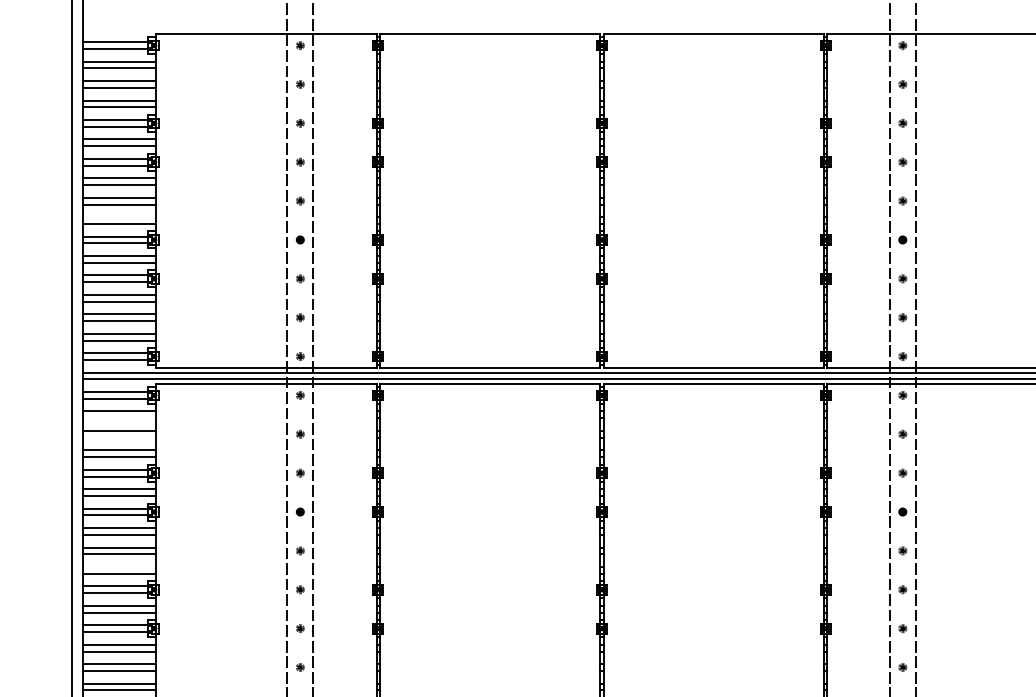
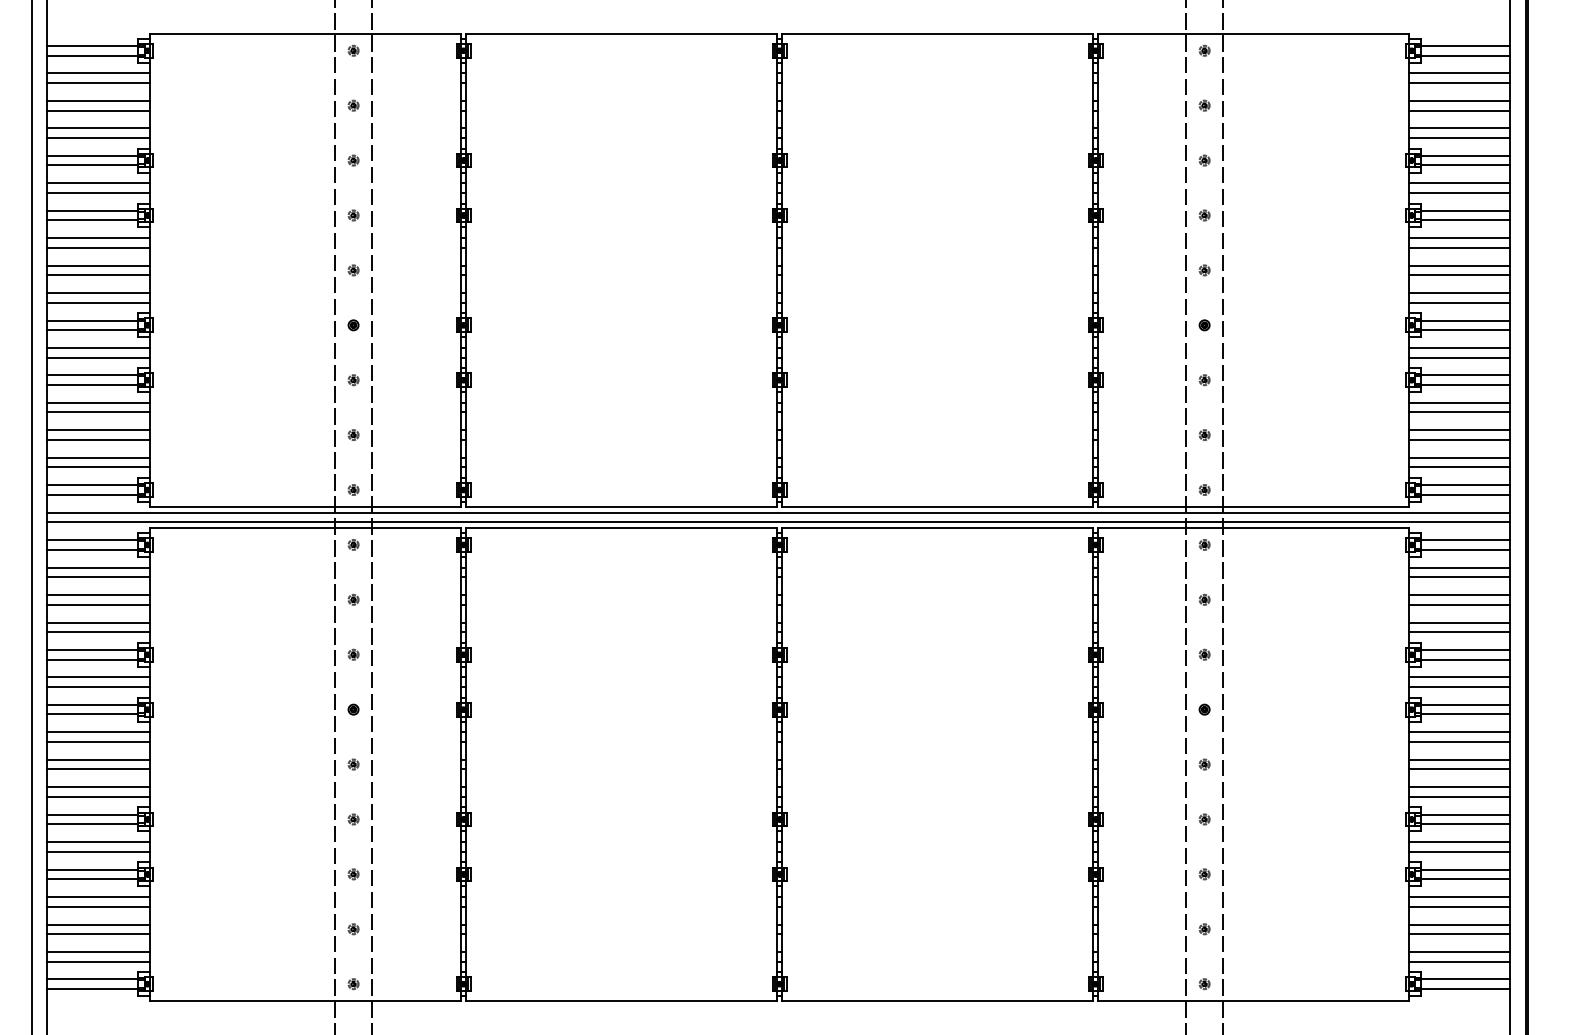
line: (119, 217) -> (98, 293), added
line: (119, 418) -> (98, 577), added
line: (119, 437) -> (98, 604), added
line: (119, 567) -> (98, 787), added

